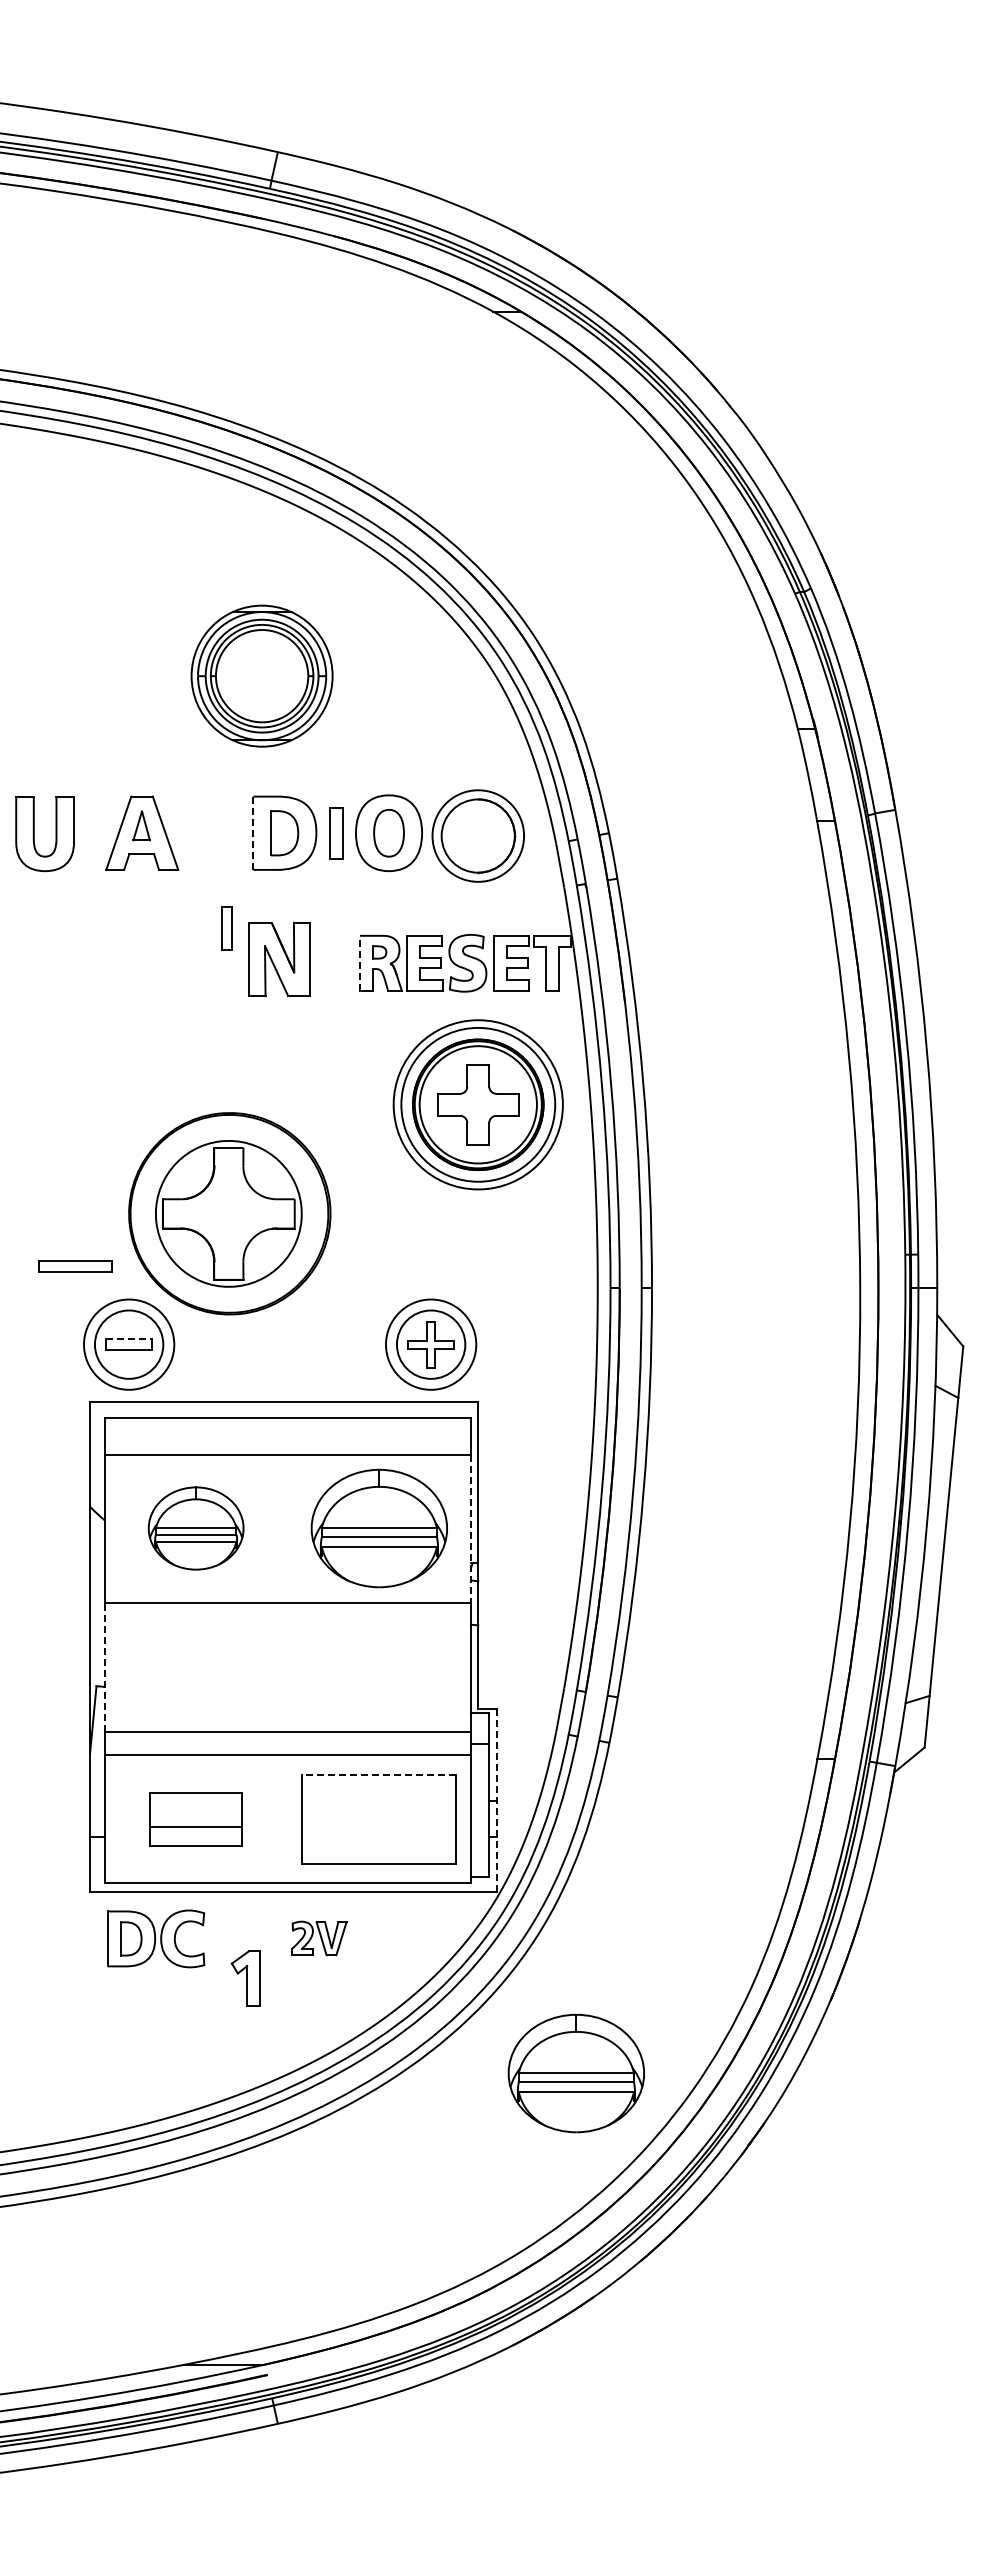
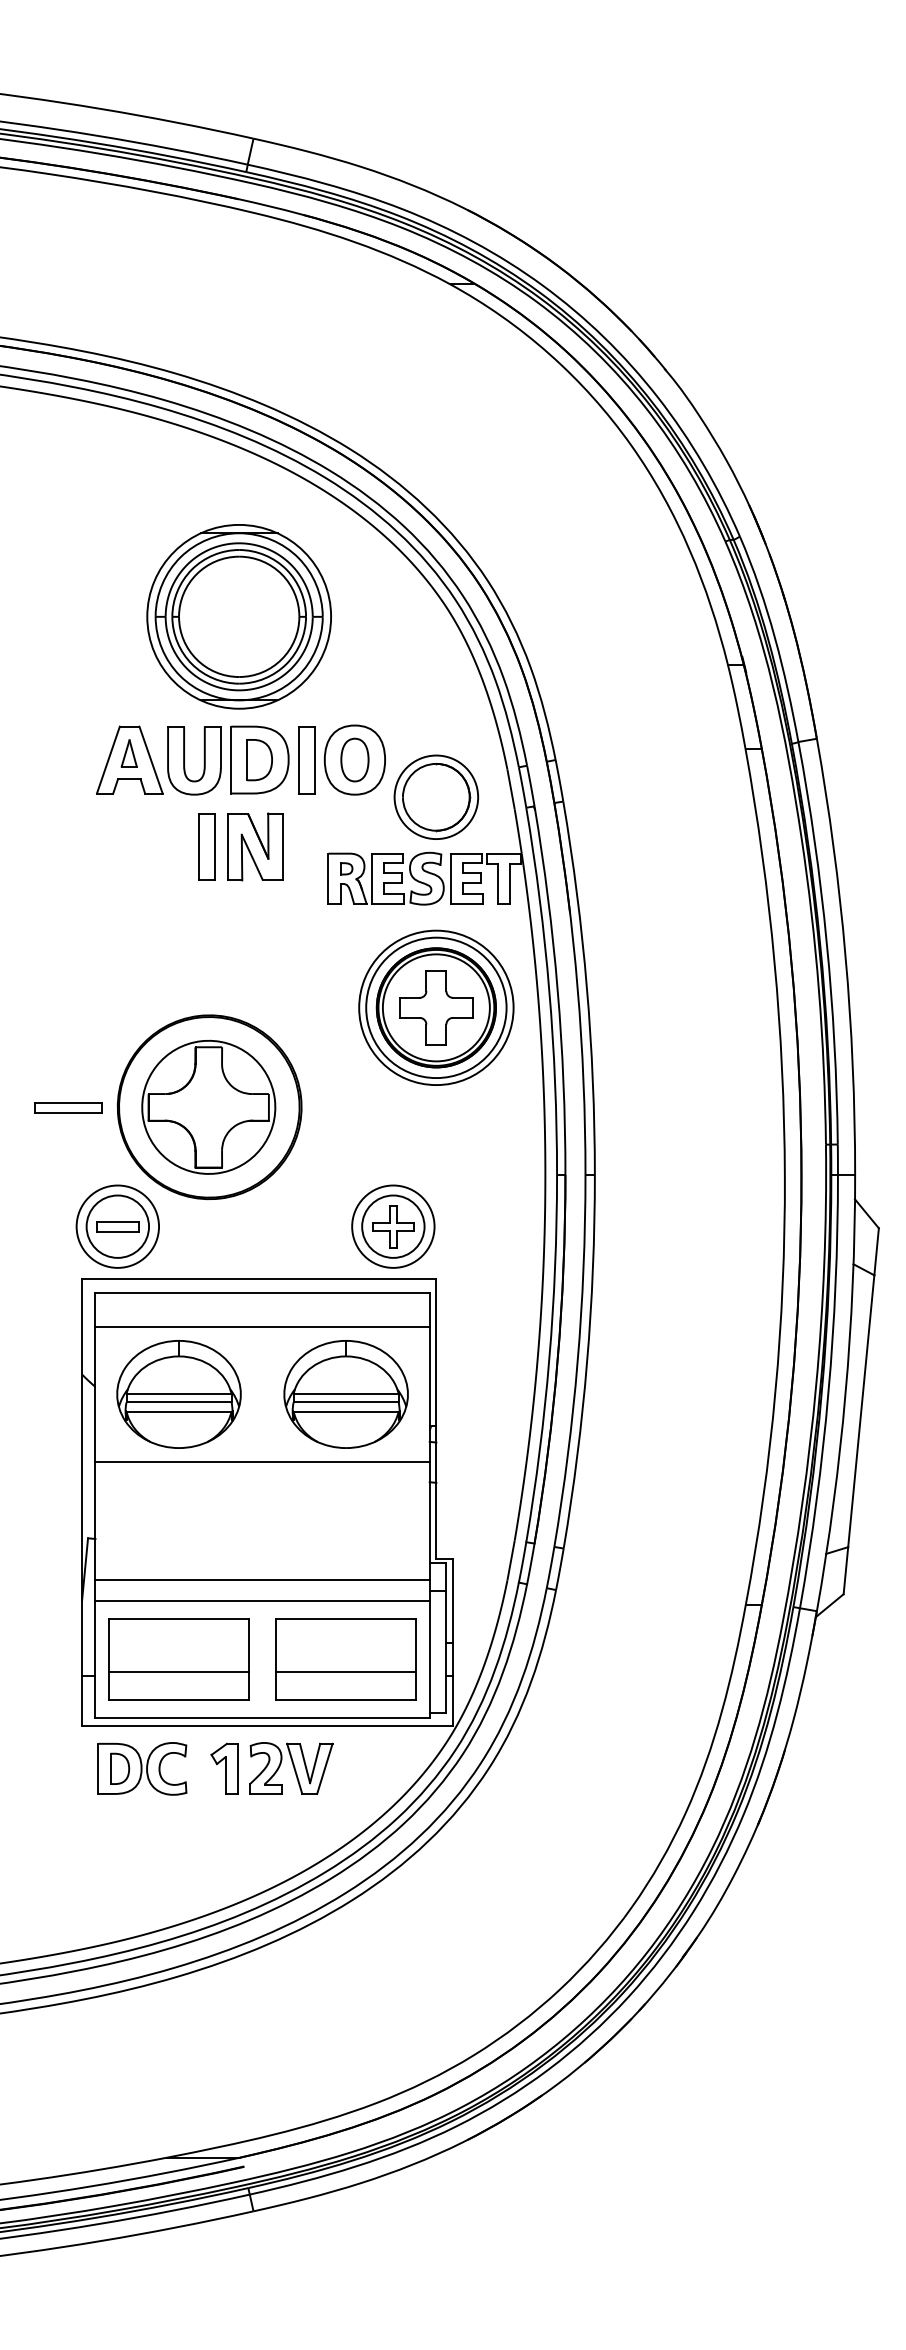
part: (261, 675) -> (238, 616), size x1.43
line: (253, 833) -> (231, 760), dashed -> solid
part: (336, 833) -> (307, 760), size x1.43
part: (34, 834) -> (184, 761), moved
part: (477, 835) -> (435, 796), moved
part: (226, 928) -> (206, 846), size x1.67
part: (279, 959) -> (255, 846), moved
line: (360, 962) -> (328, 878), dashed -> solid
part: (75, 1266) -> (68, 1107), moved
line: (129, 1339) -> (118, 1221), dashed -> solid
part: (195, 1528) -> (178, 1394), size x1.43
line: (470, 1529) -> (429, 1395), dashed -> solid
line: (104, 1667) -> (95, 1521), dashed -> solid
line: (379, 1774) -> (346, 1618), dashed -> solid
line: (496, 1800) -> (453, 1642), dashed -> solid
part: (195, 1819) -> (178, 1659), size x1.67
line: (379, 1832) -> (346, 1671), added
part: (319, 1938) -> (291, 1768), size x1.67
part: (245, 1978) -> (223, 1768), moved
part: (575, 2073) -> (525, 1891), removed

